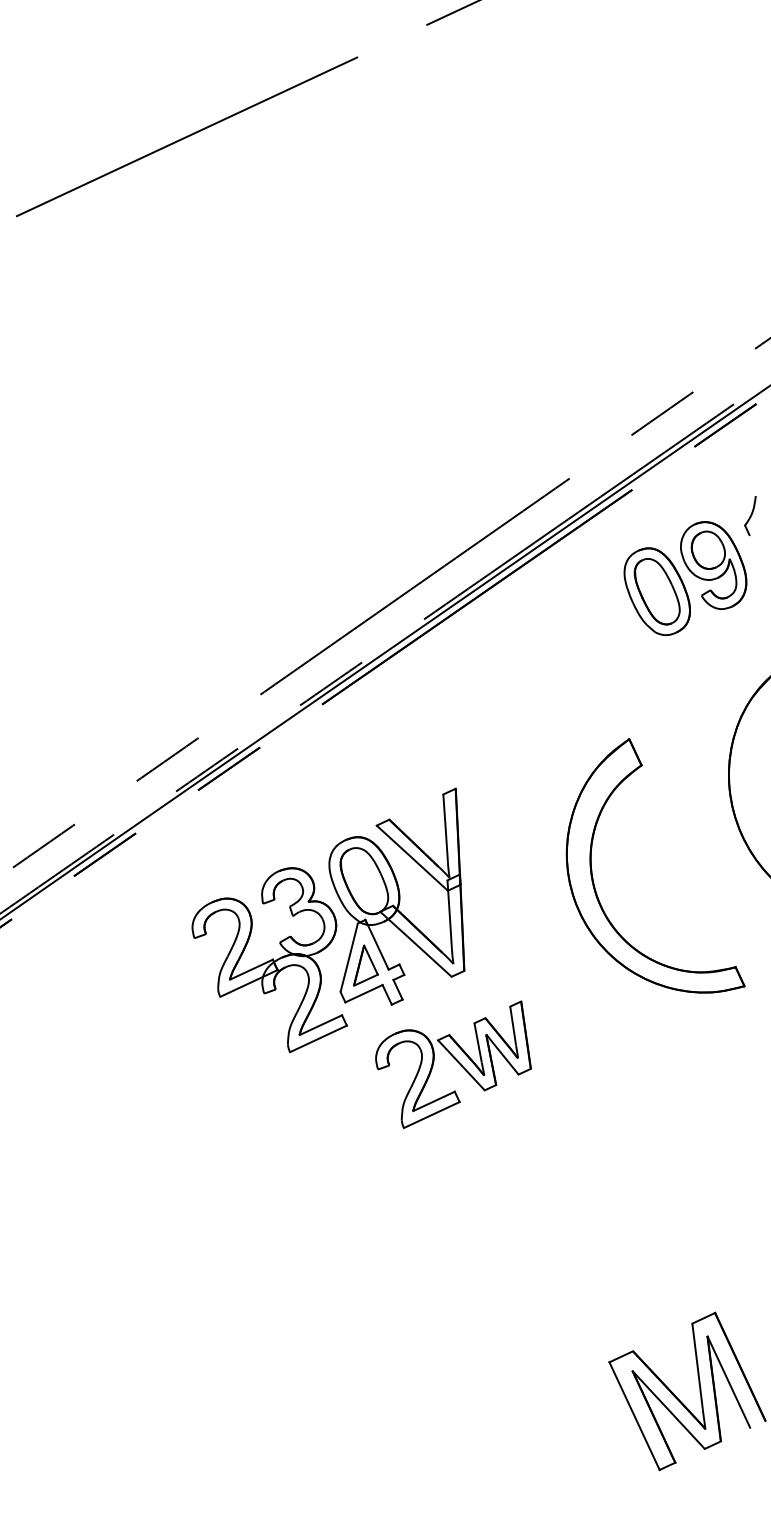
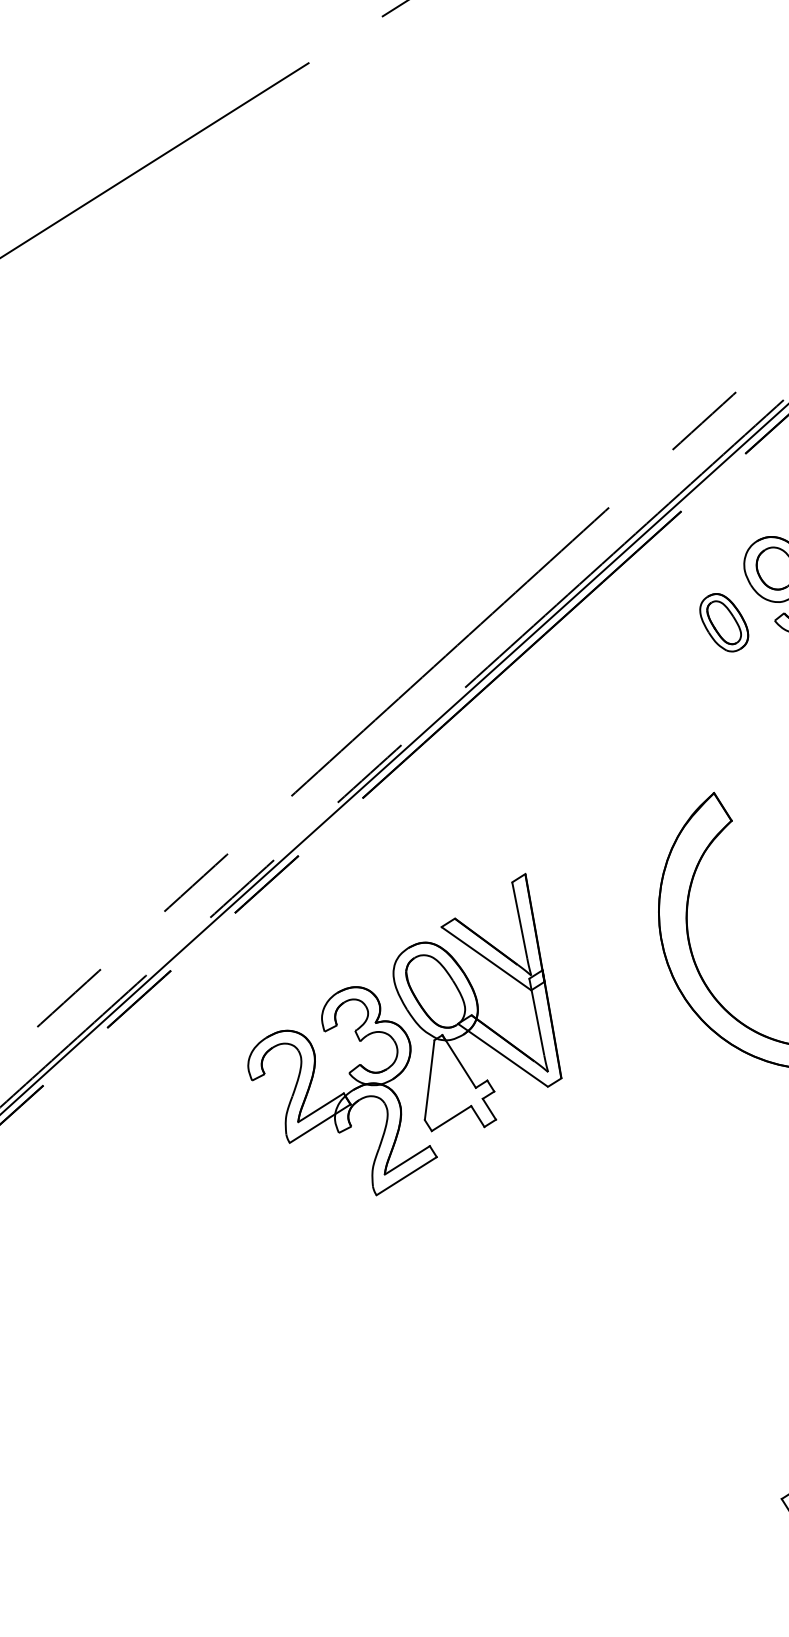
part: (656, 591) -> (723, 622), size x0.6
part: (365, 965) -> (449, 1086), removed
part: (453, 1064) -> (562, 1185), removed

